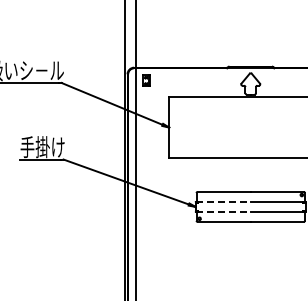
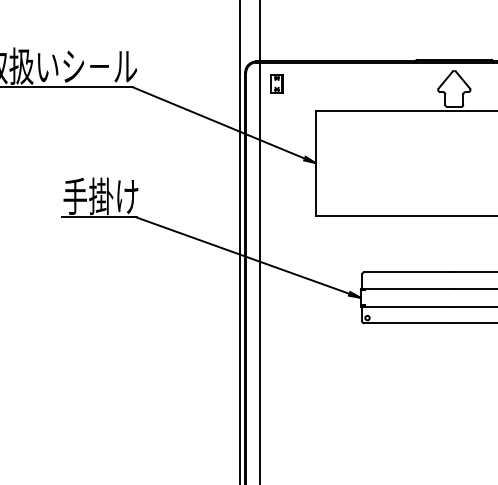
line: (223, 201) -> (408, 288), dashed -> solid
line: (223, 212) -> (408, 307), dashed -> solid

